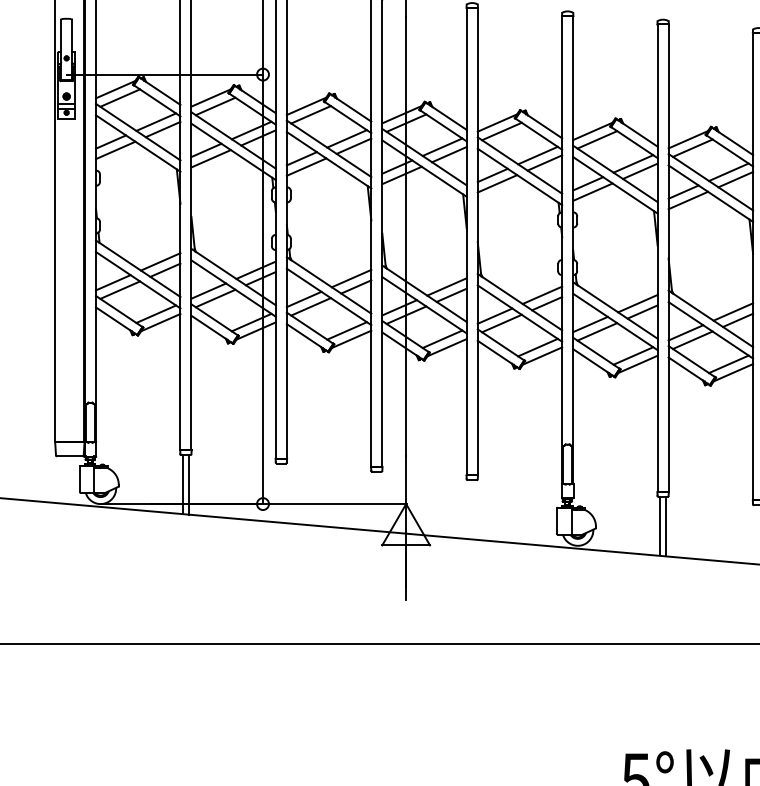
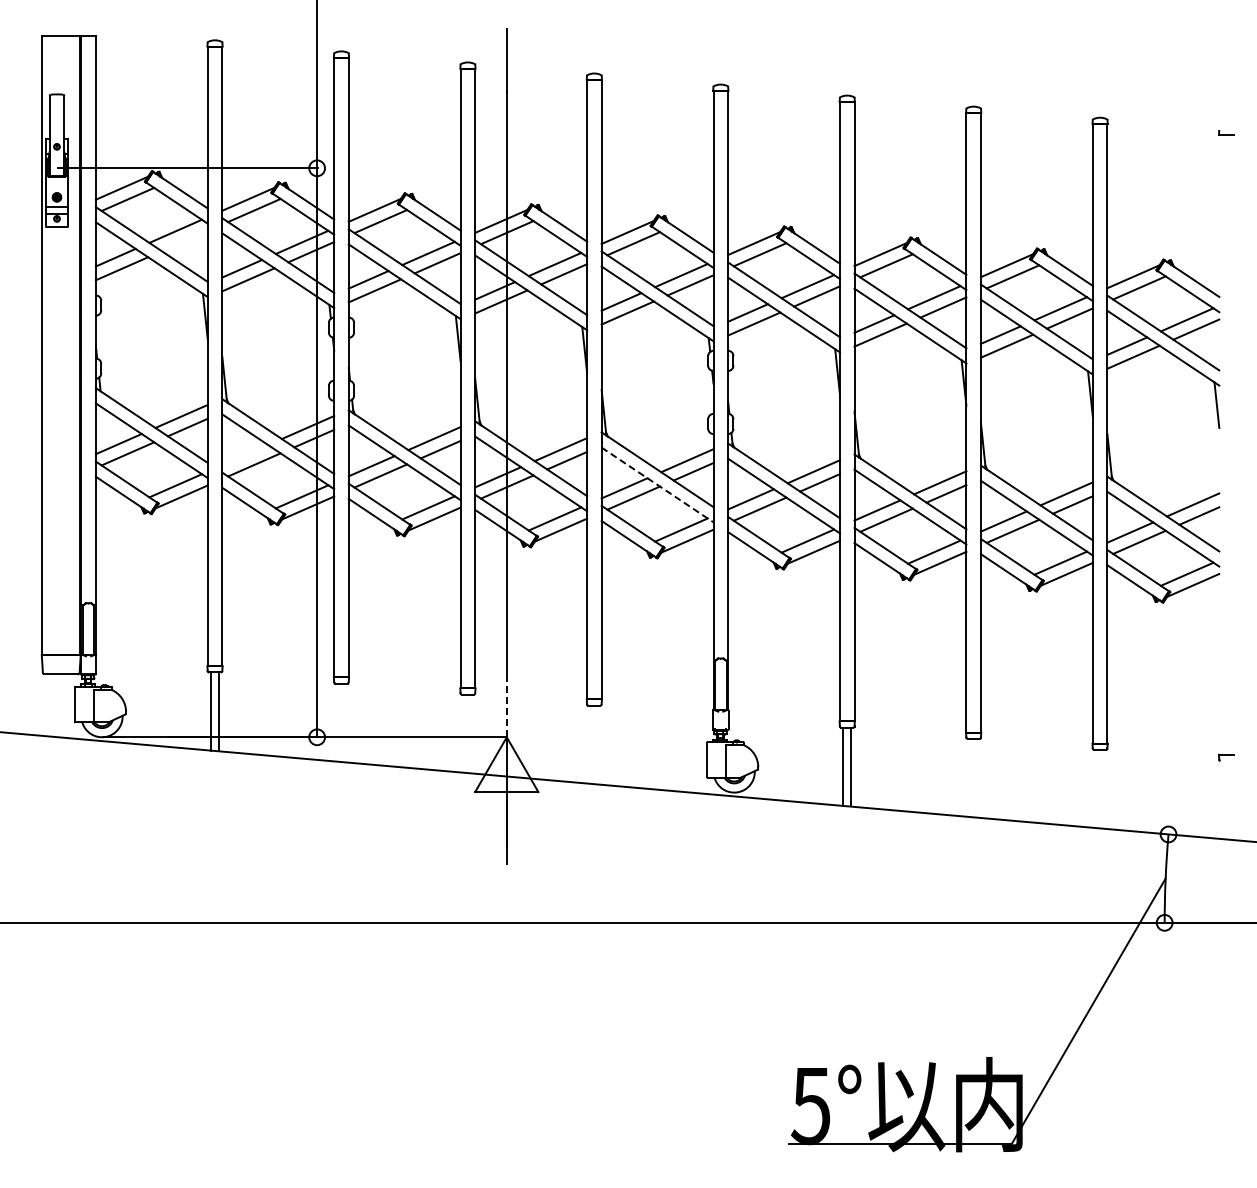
line: (162, 129) -> (184, 241), removed
line: (208, 291) -> (245, 455), removed
line: (520, 314) -> (658, 485), solid -> dashed
line: (405, 480) -> (506, 705), solid -> dashed

